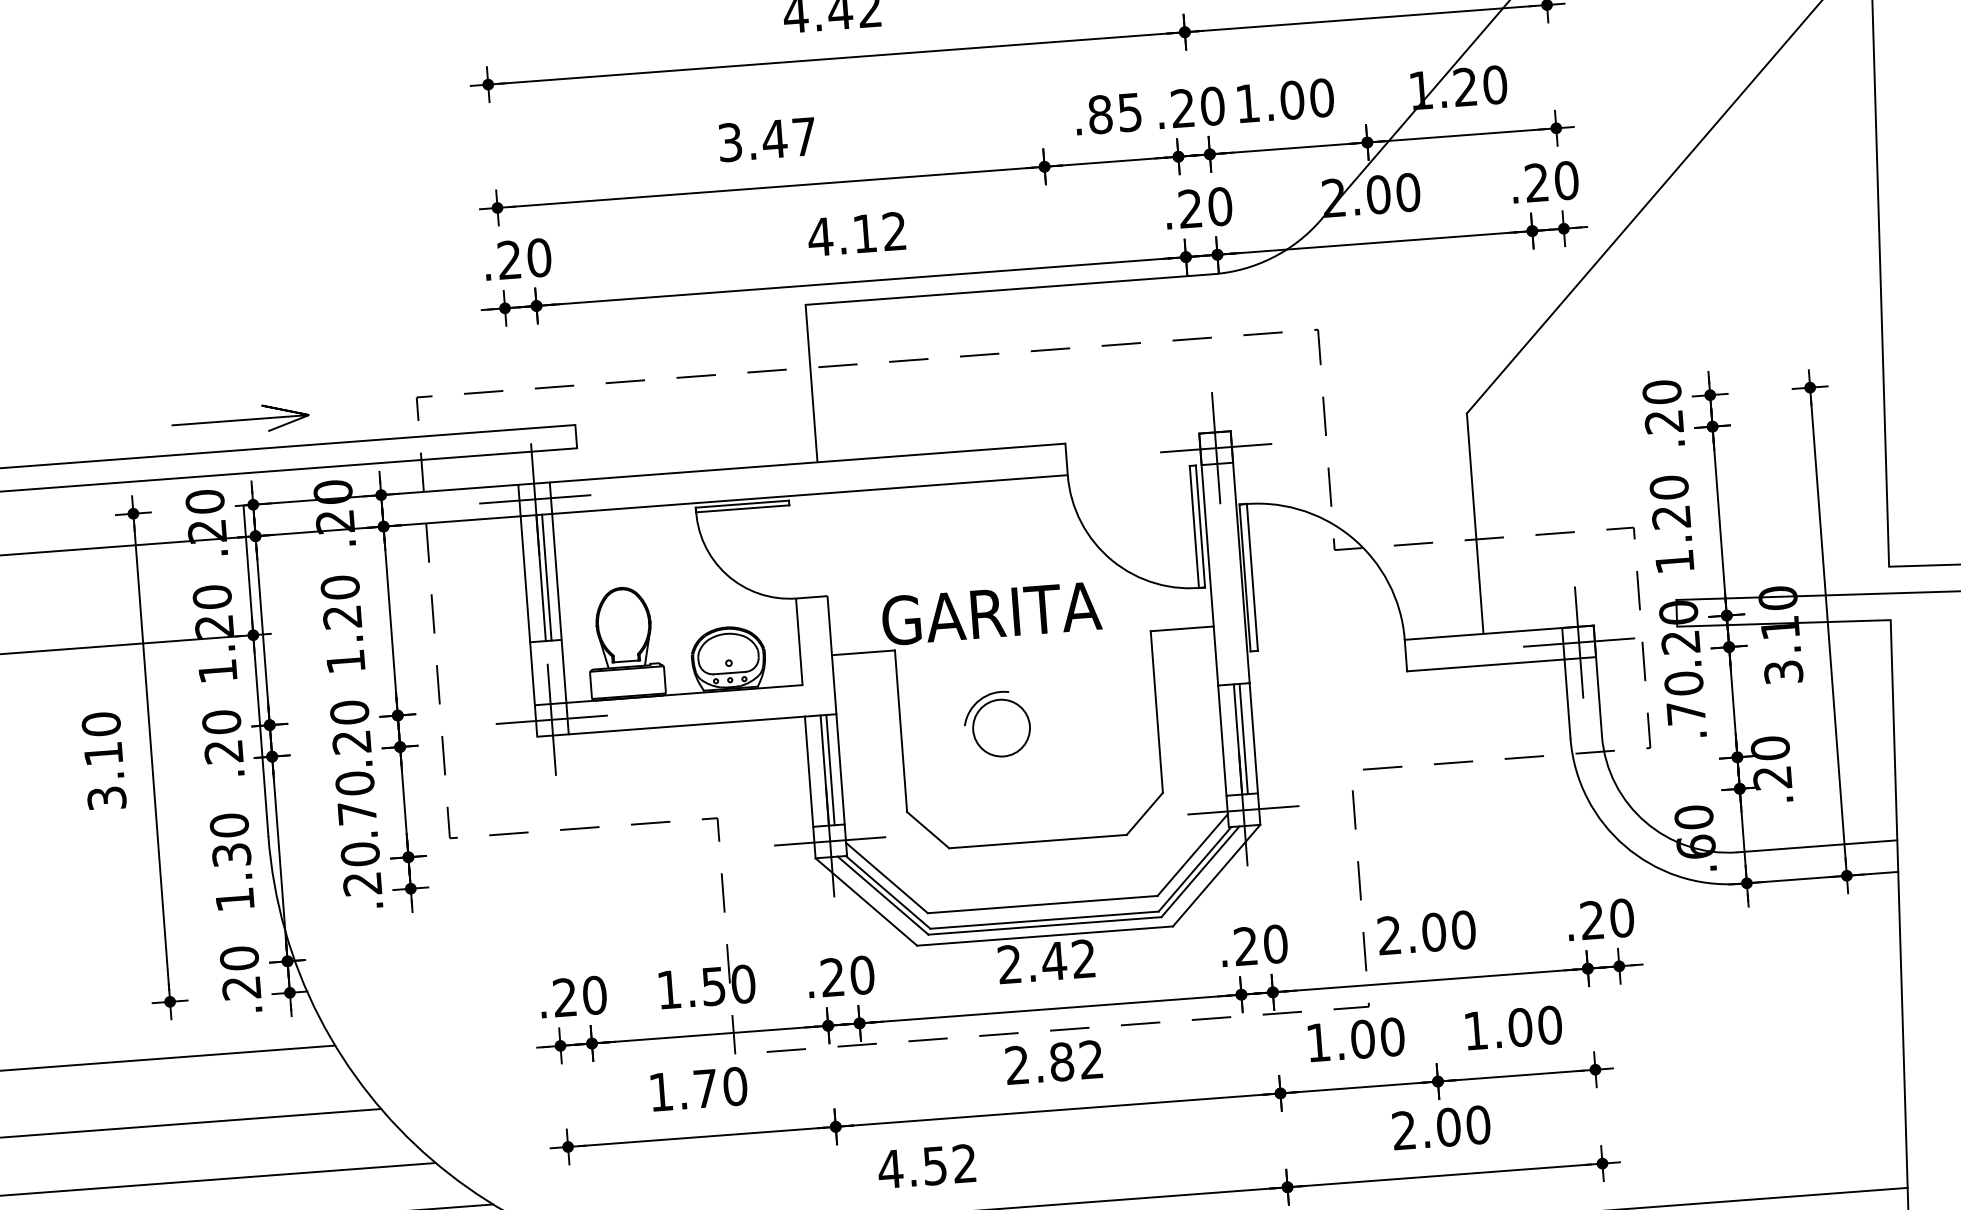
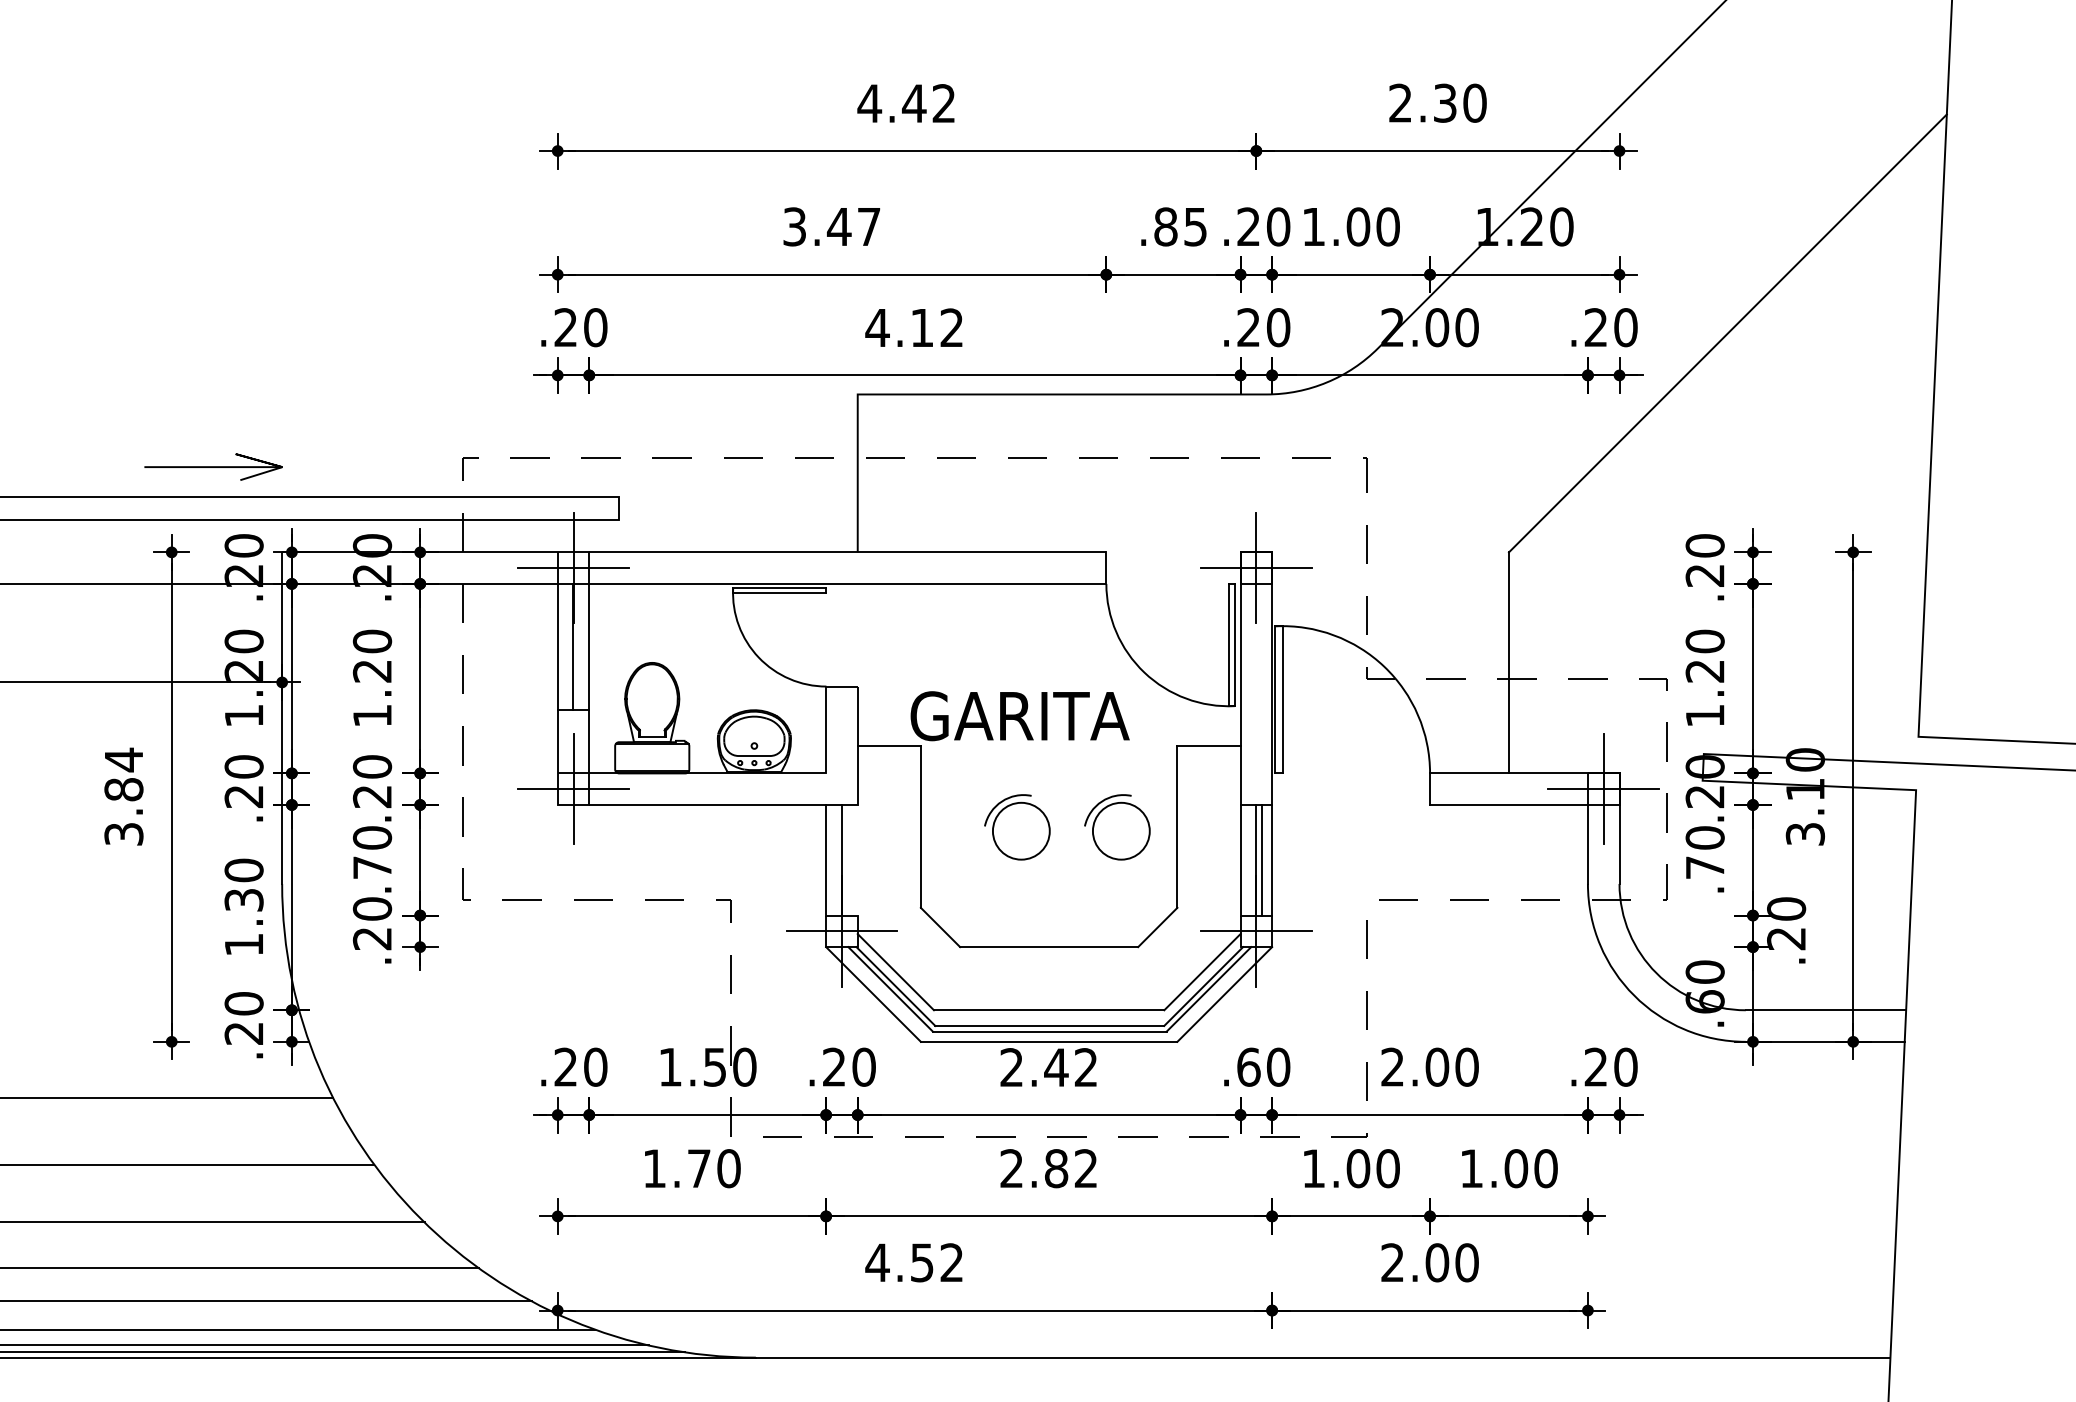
line: (240, 419) -> (213, 466), moved
line: (547, 577) -> (579, 646), removed
part: (1097, 717) -> (1117, 827), added
text: (101, 738) -> (123, 774), 3.10 -> 3.84
line: (840, 769) -> (857, 860), removed
line: (830, 770) -> (847, 860), removed
text: (1245, 945) -> (1248, 1066), .20 -> .60

